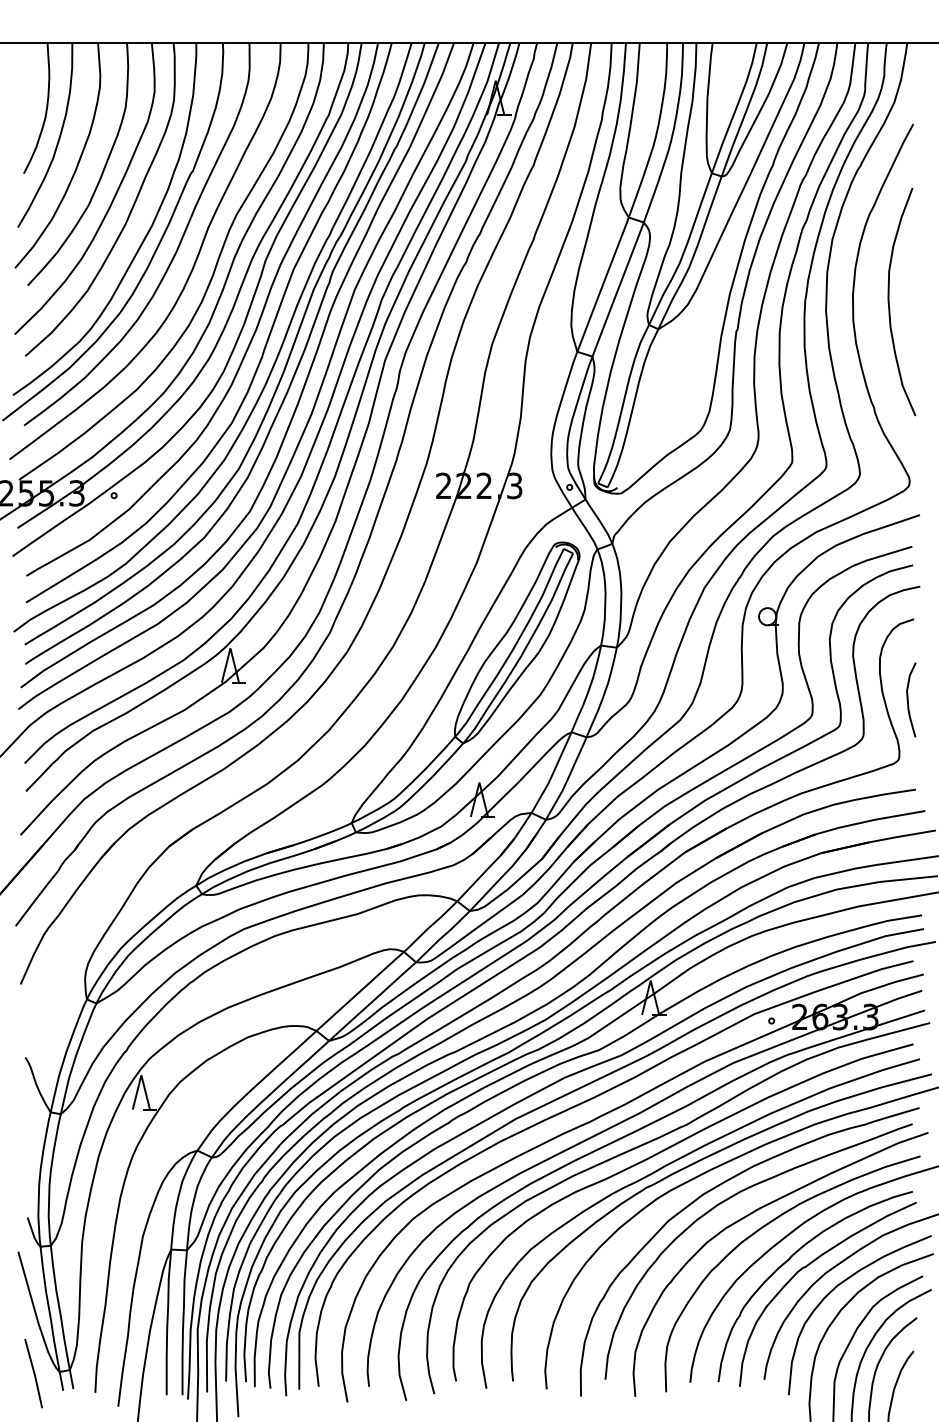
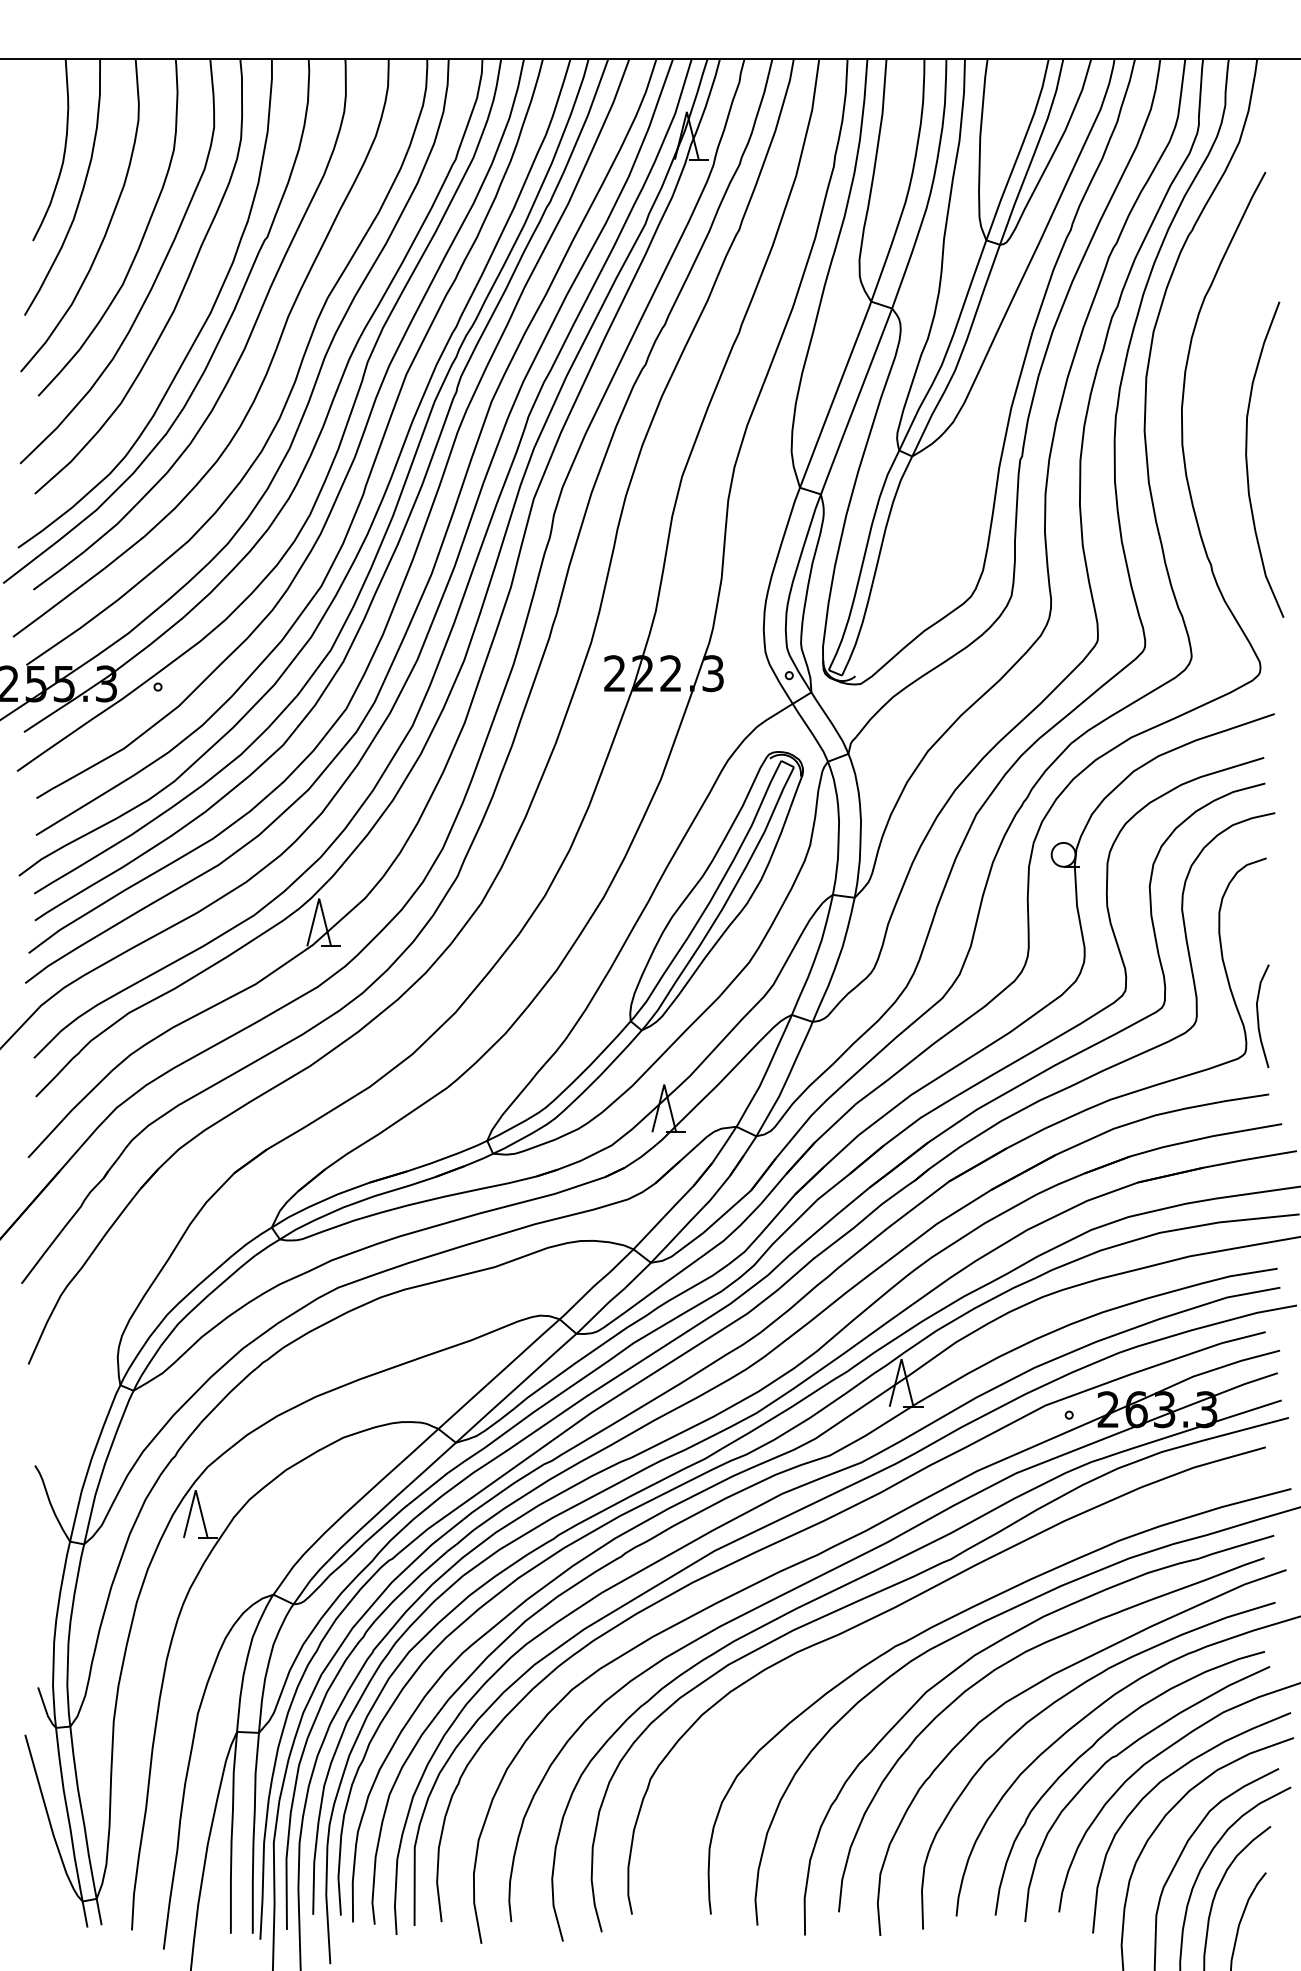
curve: (889, 301) -> (1247, 459), moved
curve: (908, 699) -> (1258, 1015), moved
curve: (670, 1164) -> (929, 1613), removed
line: (33, 1373) -> (46, 1903), removed

